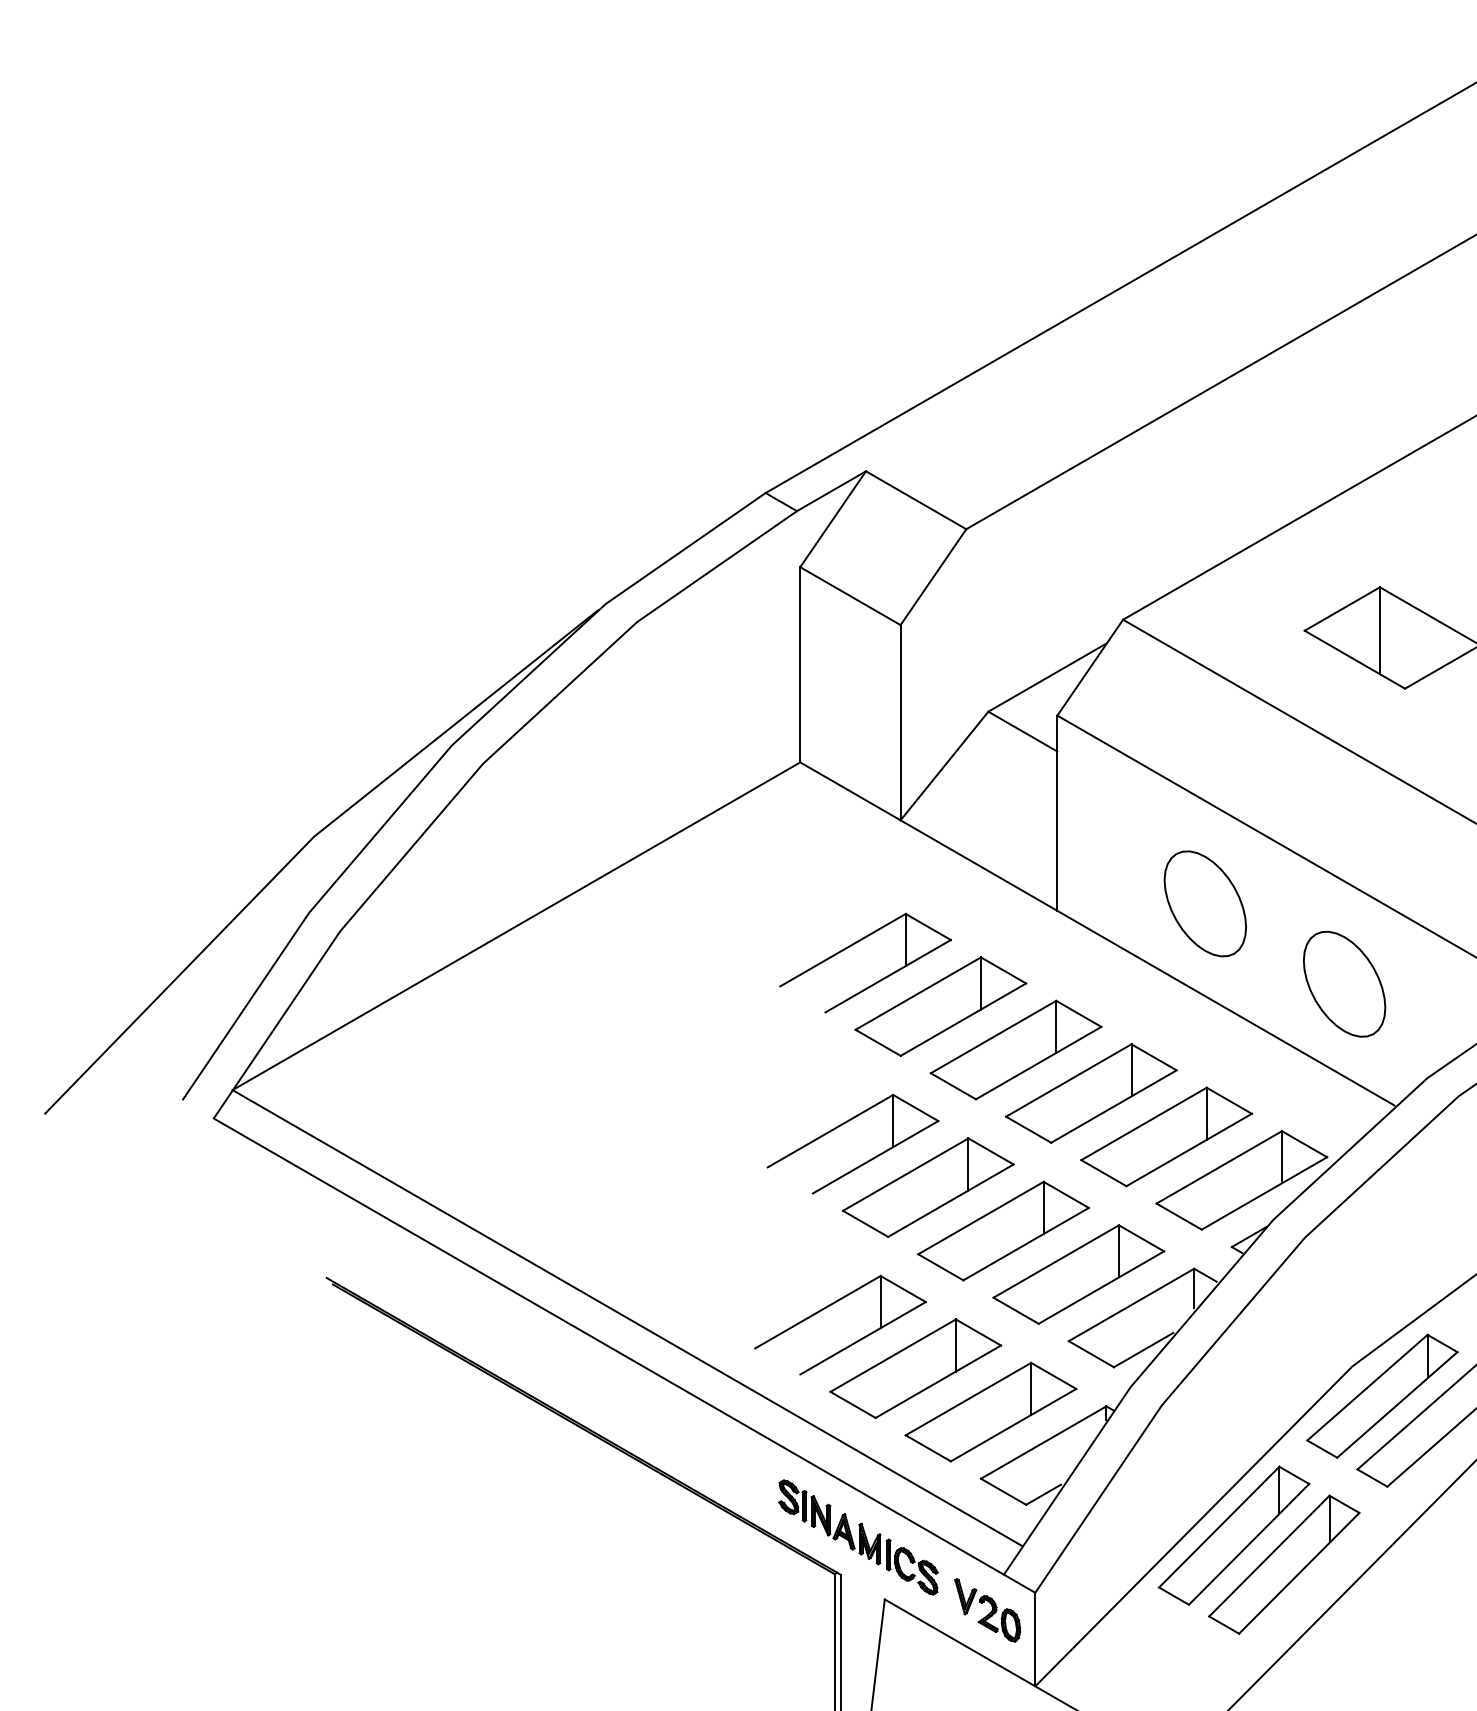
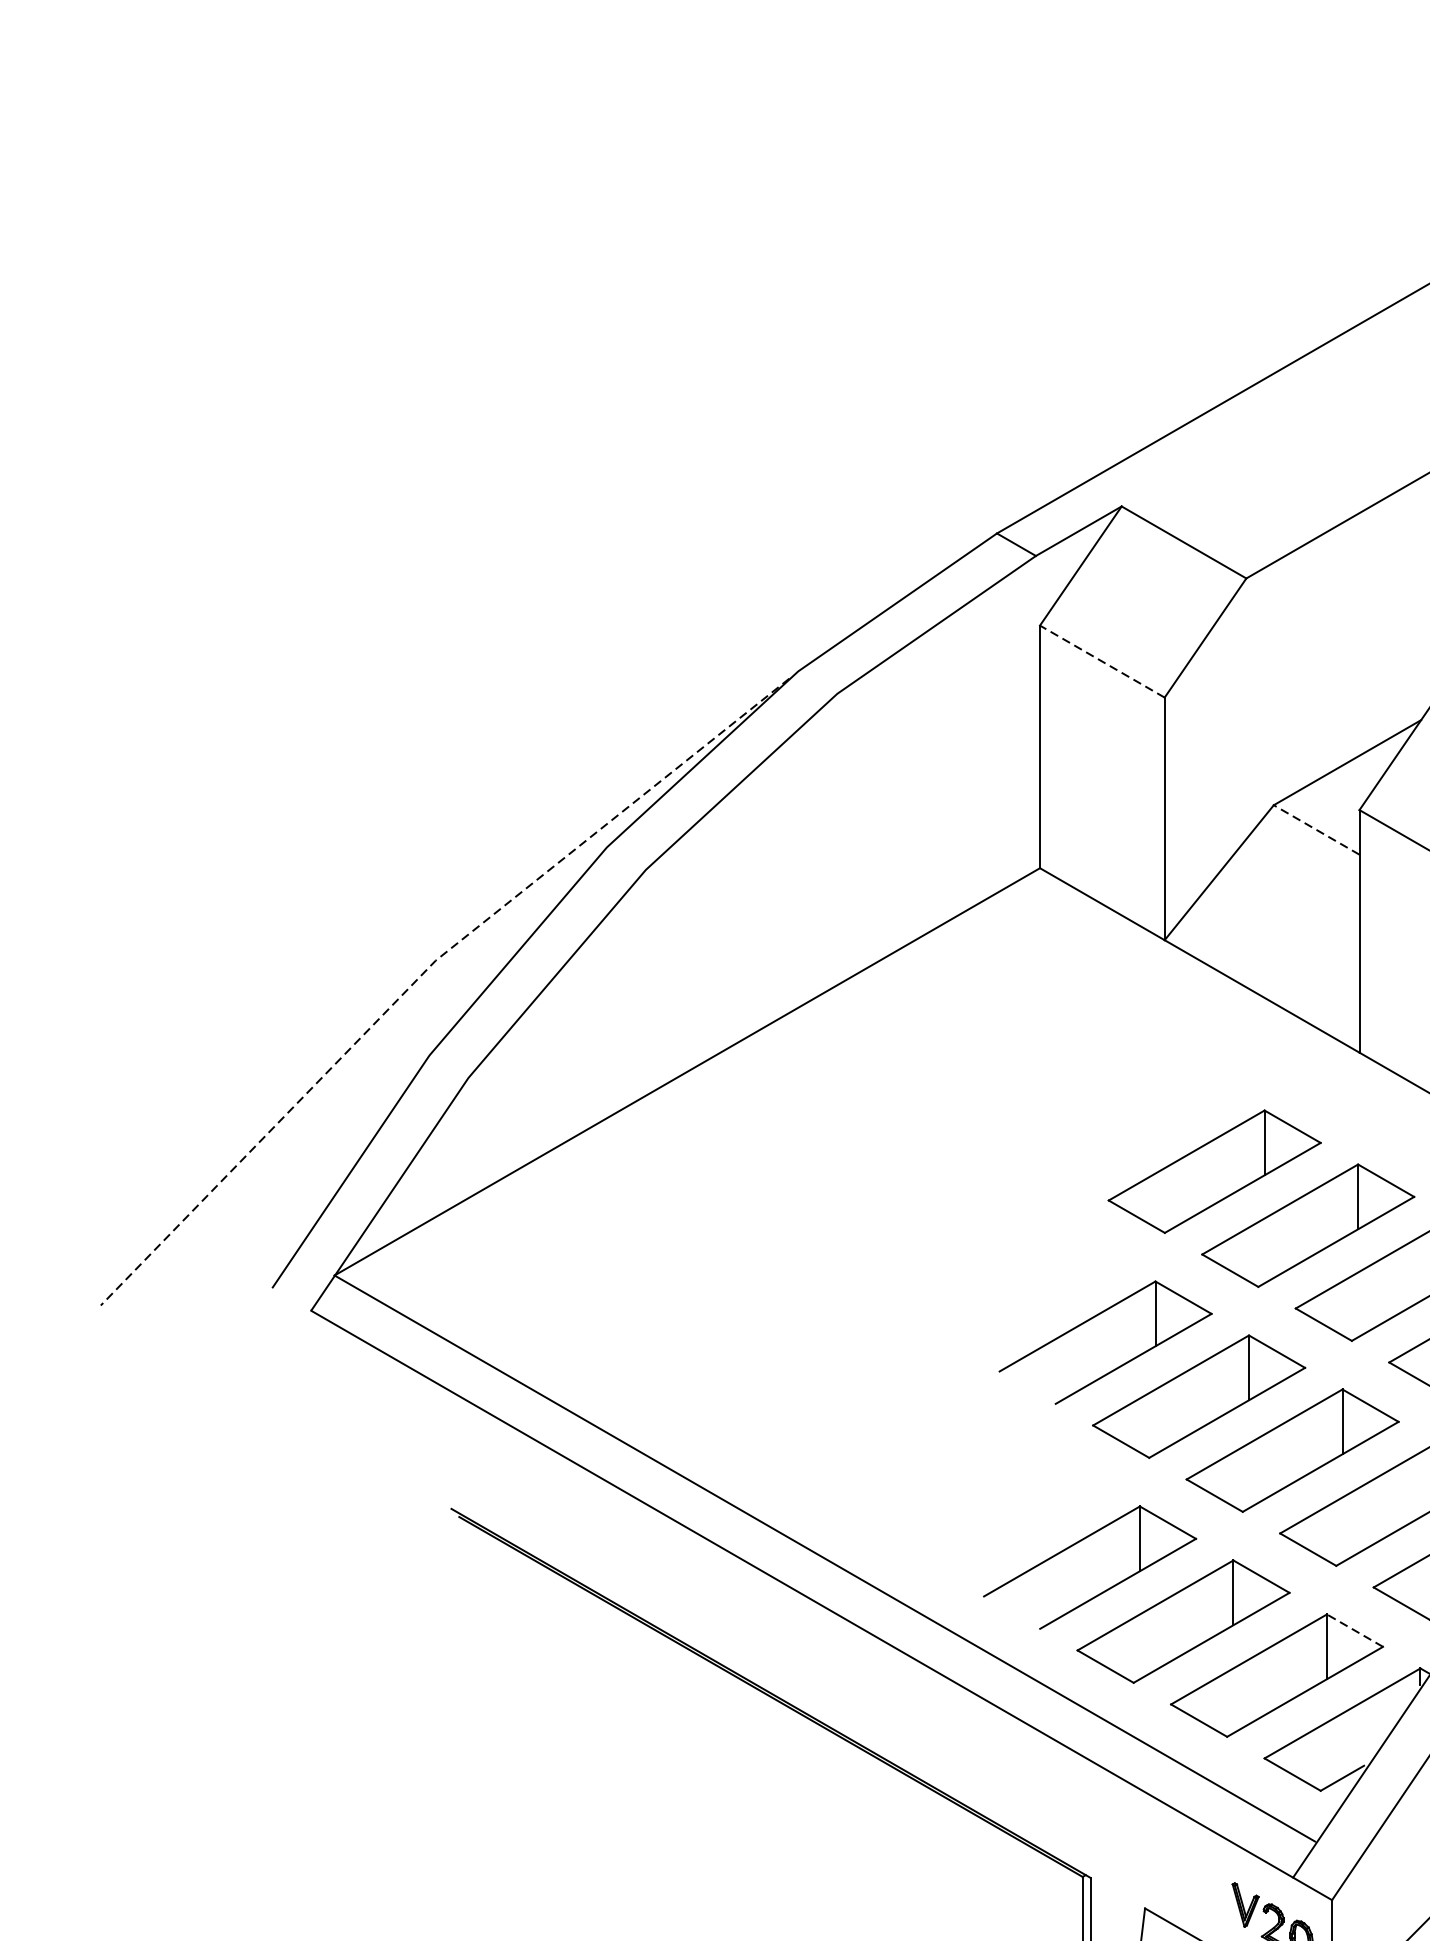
line: (850, 596) -> (1102, 662), solid -> dashed
line: (1022, 731) -> (1316, 829), solid -> dashed
line: (306, 844) -> (426, 970), solid -> dashed
part: (853, 945) -> (1106, 1095), removed
line: (1053, 1375) -> (1354, 1630), solid -> dashed
part: (858, 1537) -> (1112, 1831), removed

